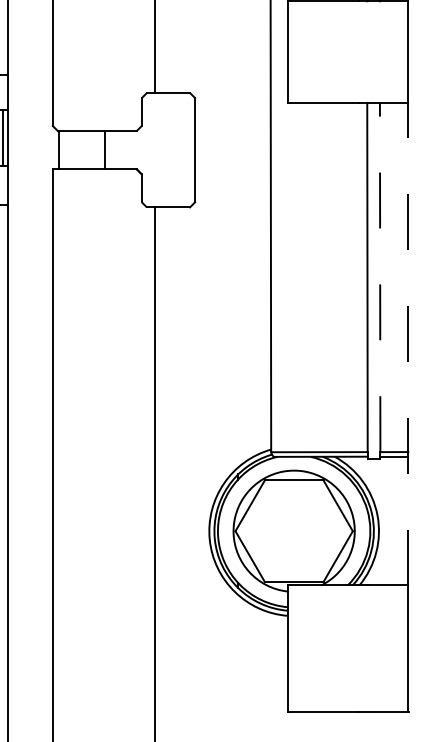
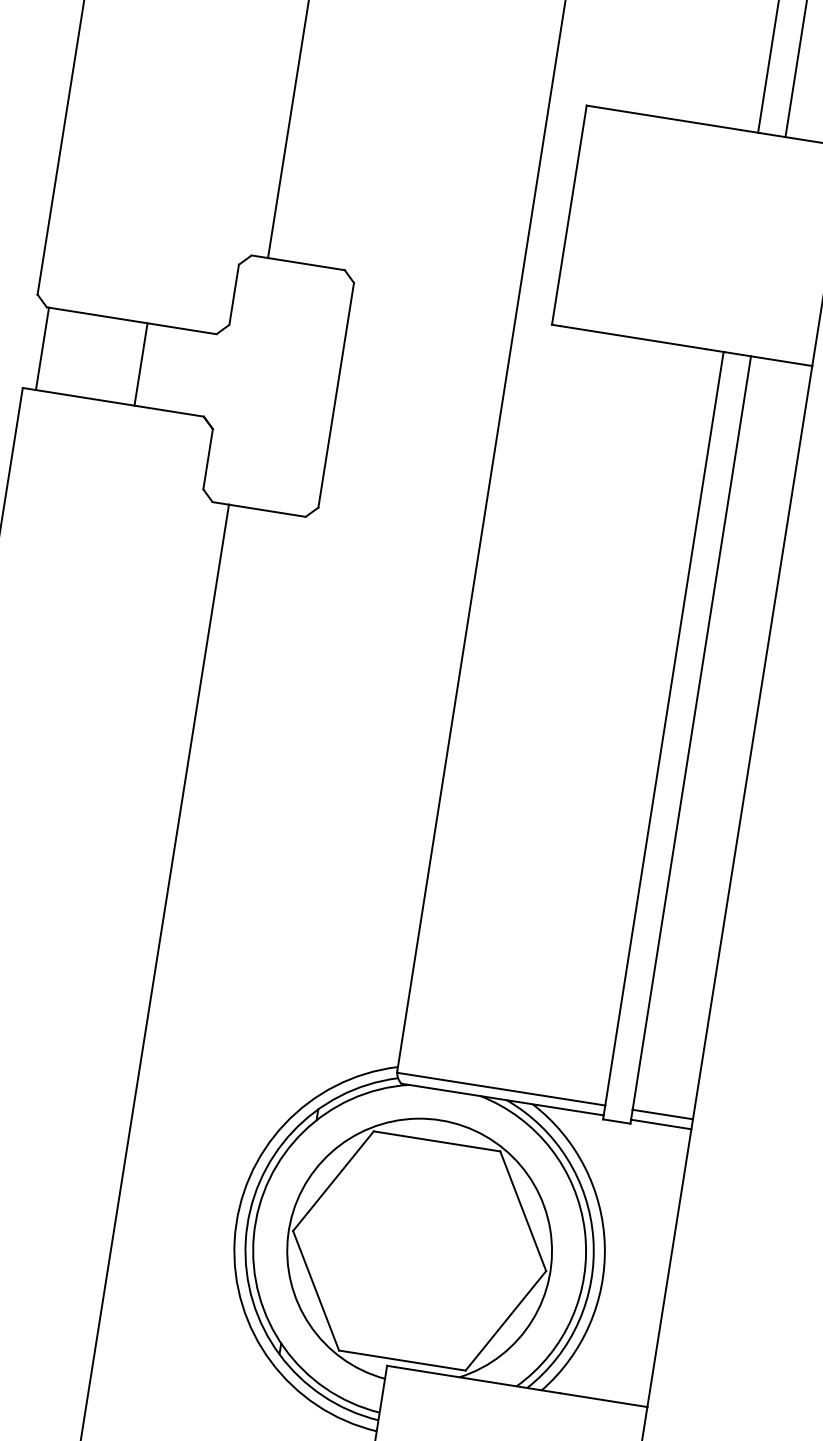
line: (380, 277) -> (692, 733), dashed -> solid
line: (408, 343) -> (730, 885), dashed -> solid

